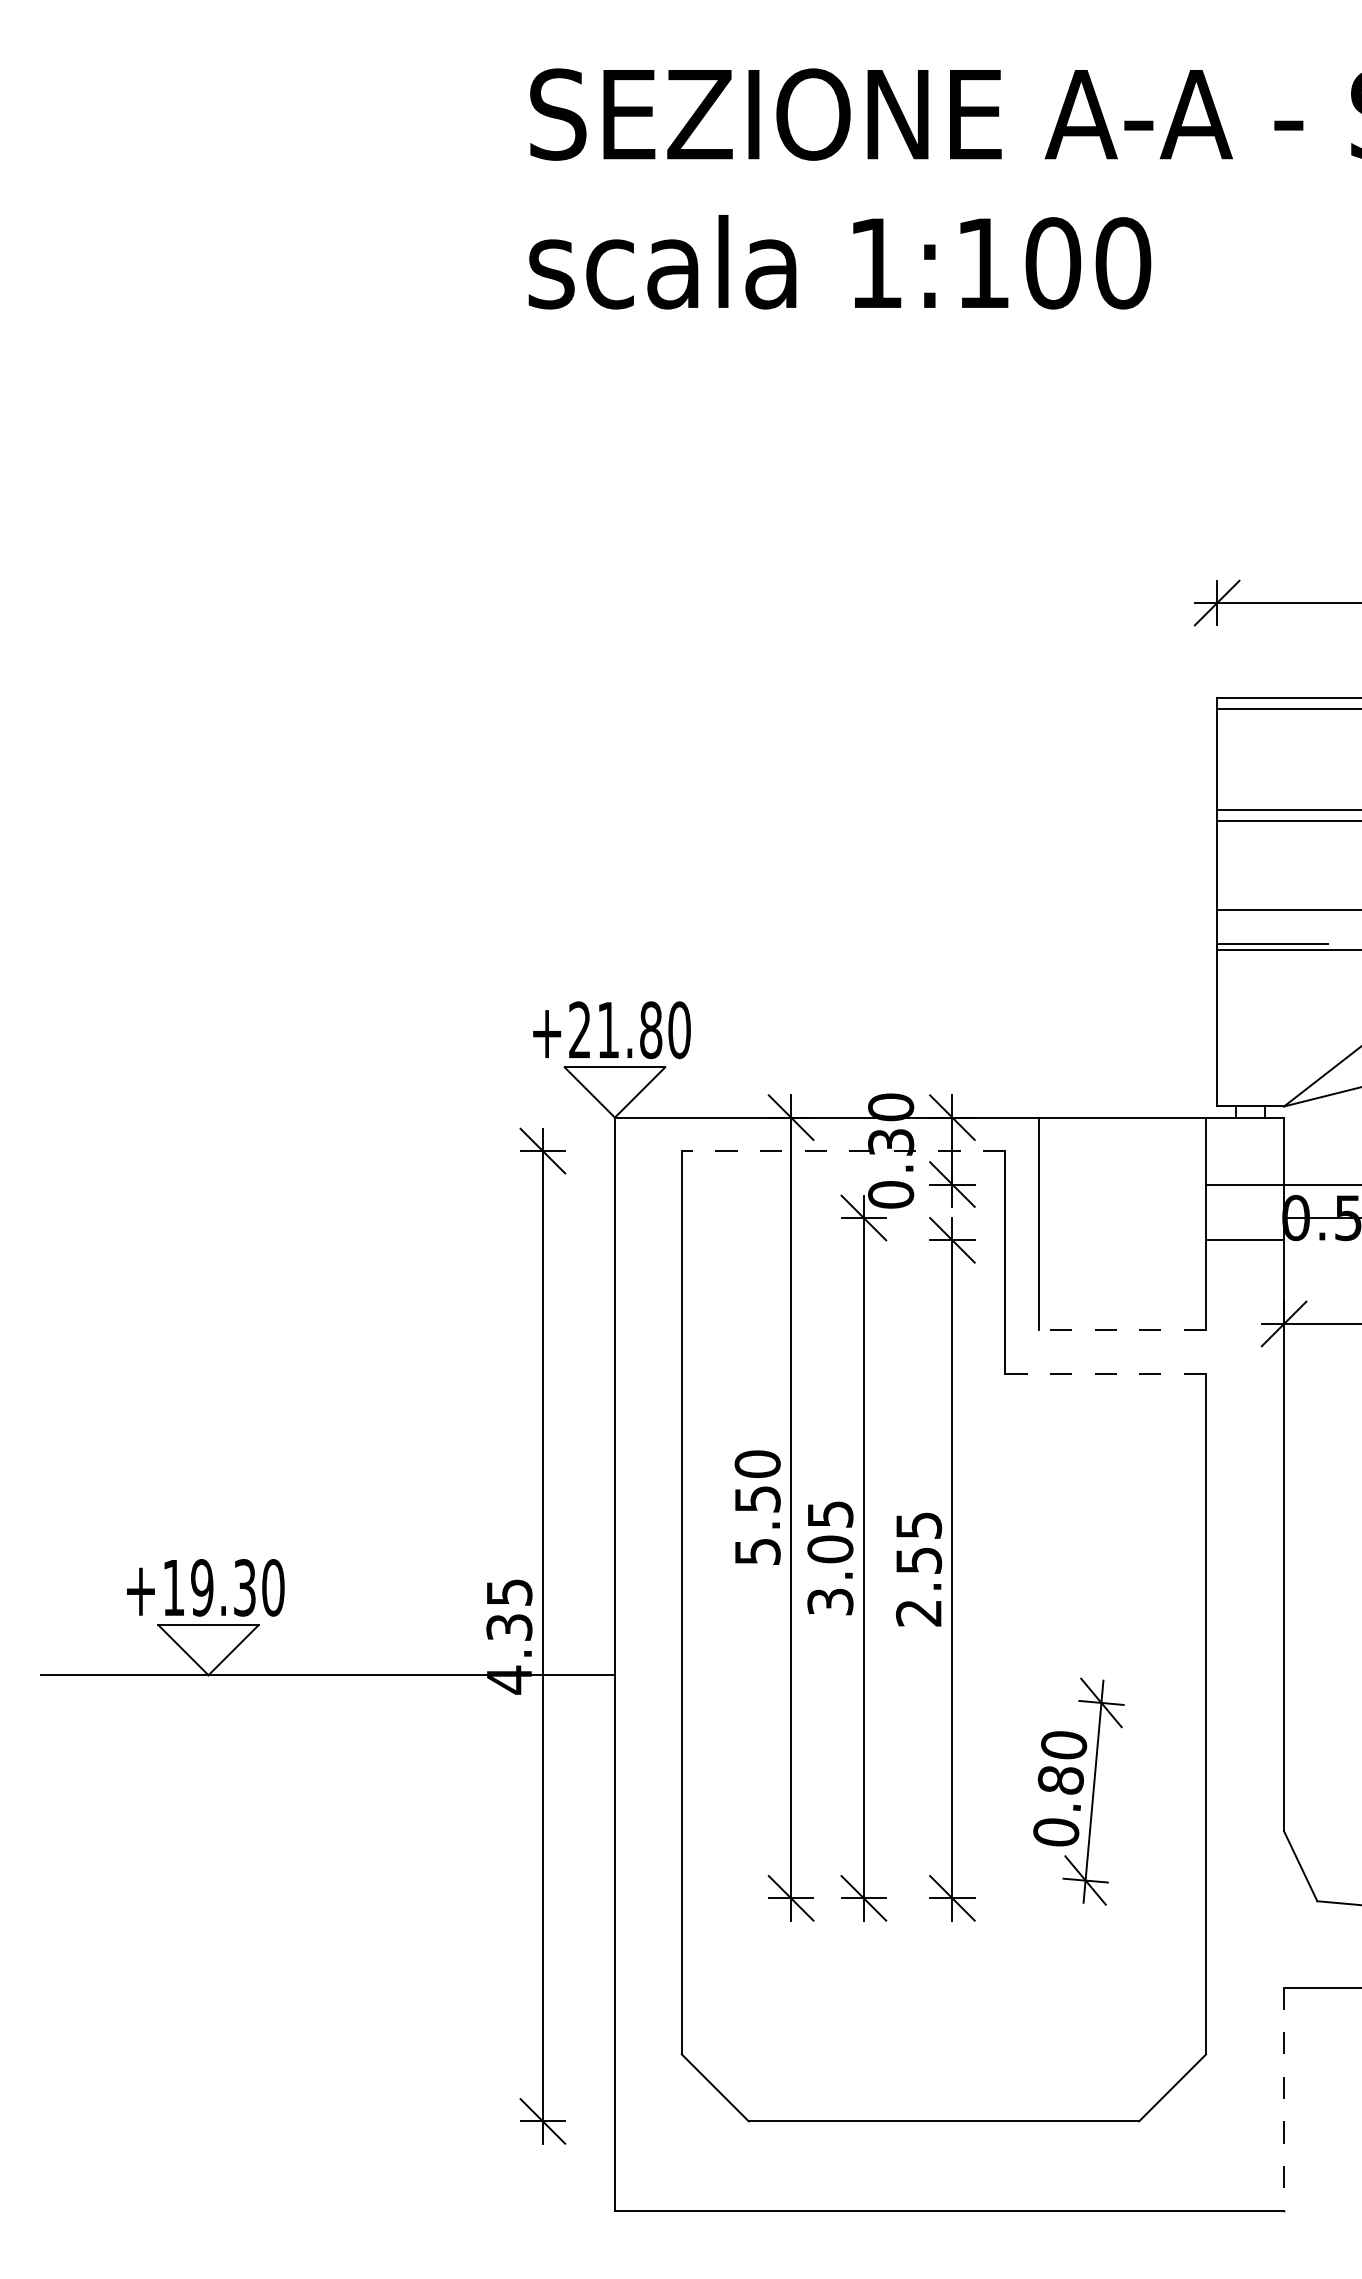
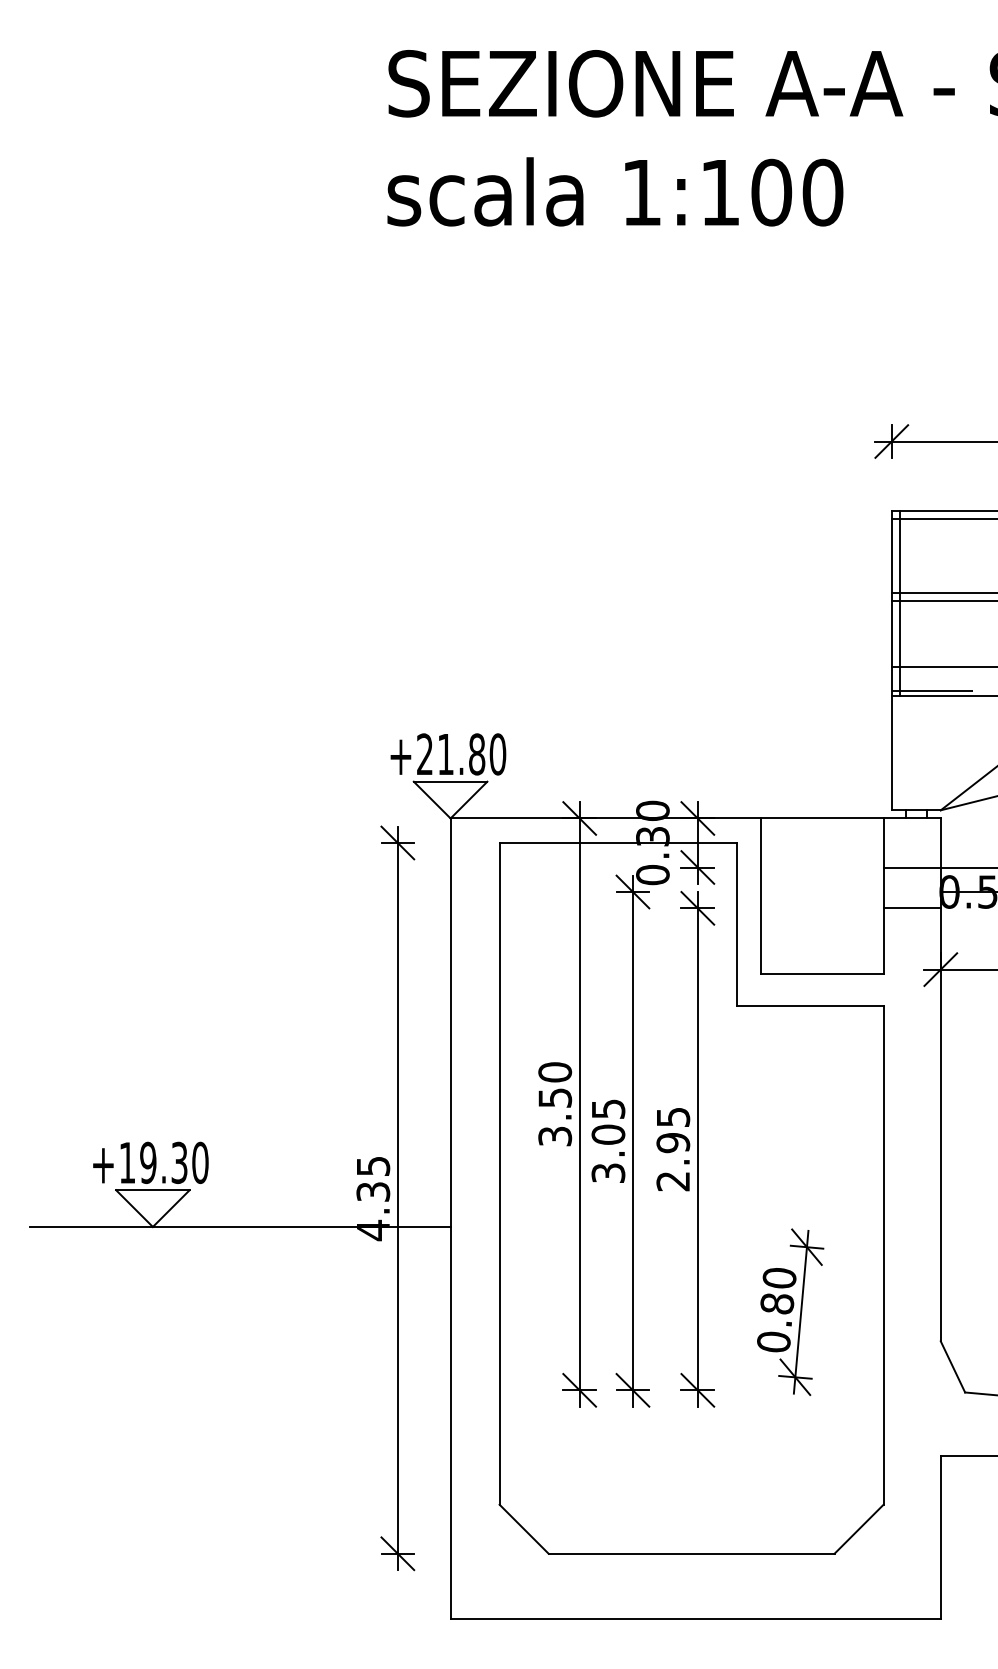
line: (1228, 824) -> (900, 603), added
line: (843, 1151) -> (618, 843), dashed -> solid
line: (1122, 1329) -> (822, 973), dashed -> solid
line: (1105, 1374) -> (809, 1006), dashed -> solid
text: (757, 1551) -> (555, 1136), 5.50 -> 3.50
text: (918, 1560) -> (672, 1142), 2.55 -> 2.95
line: (1284, 2099) -> (941, 1537), dashed -> solid

